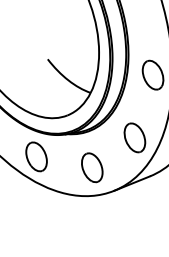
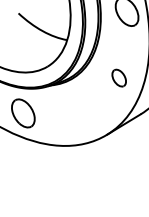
part: (134, 137) -> (118, 77), size x0.6
part: (92, 167) -> (81, 114), removed

